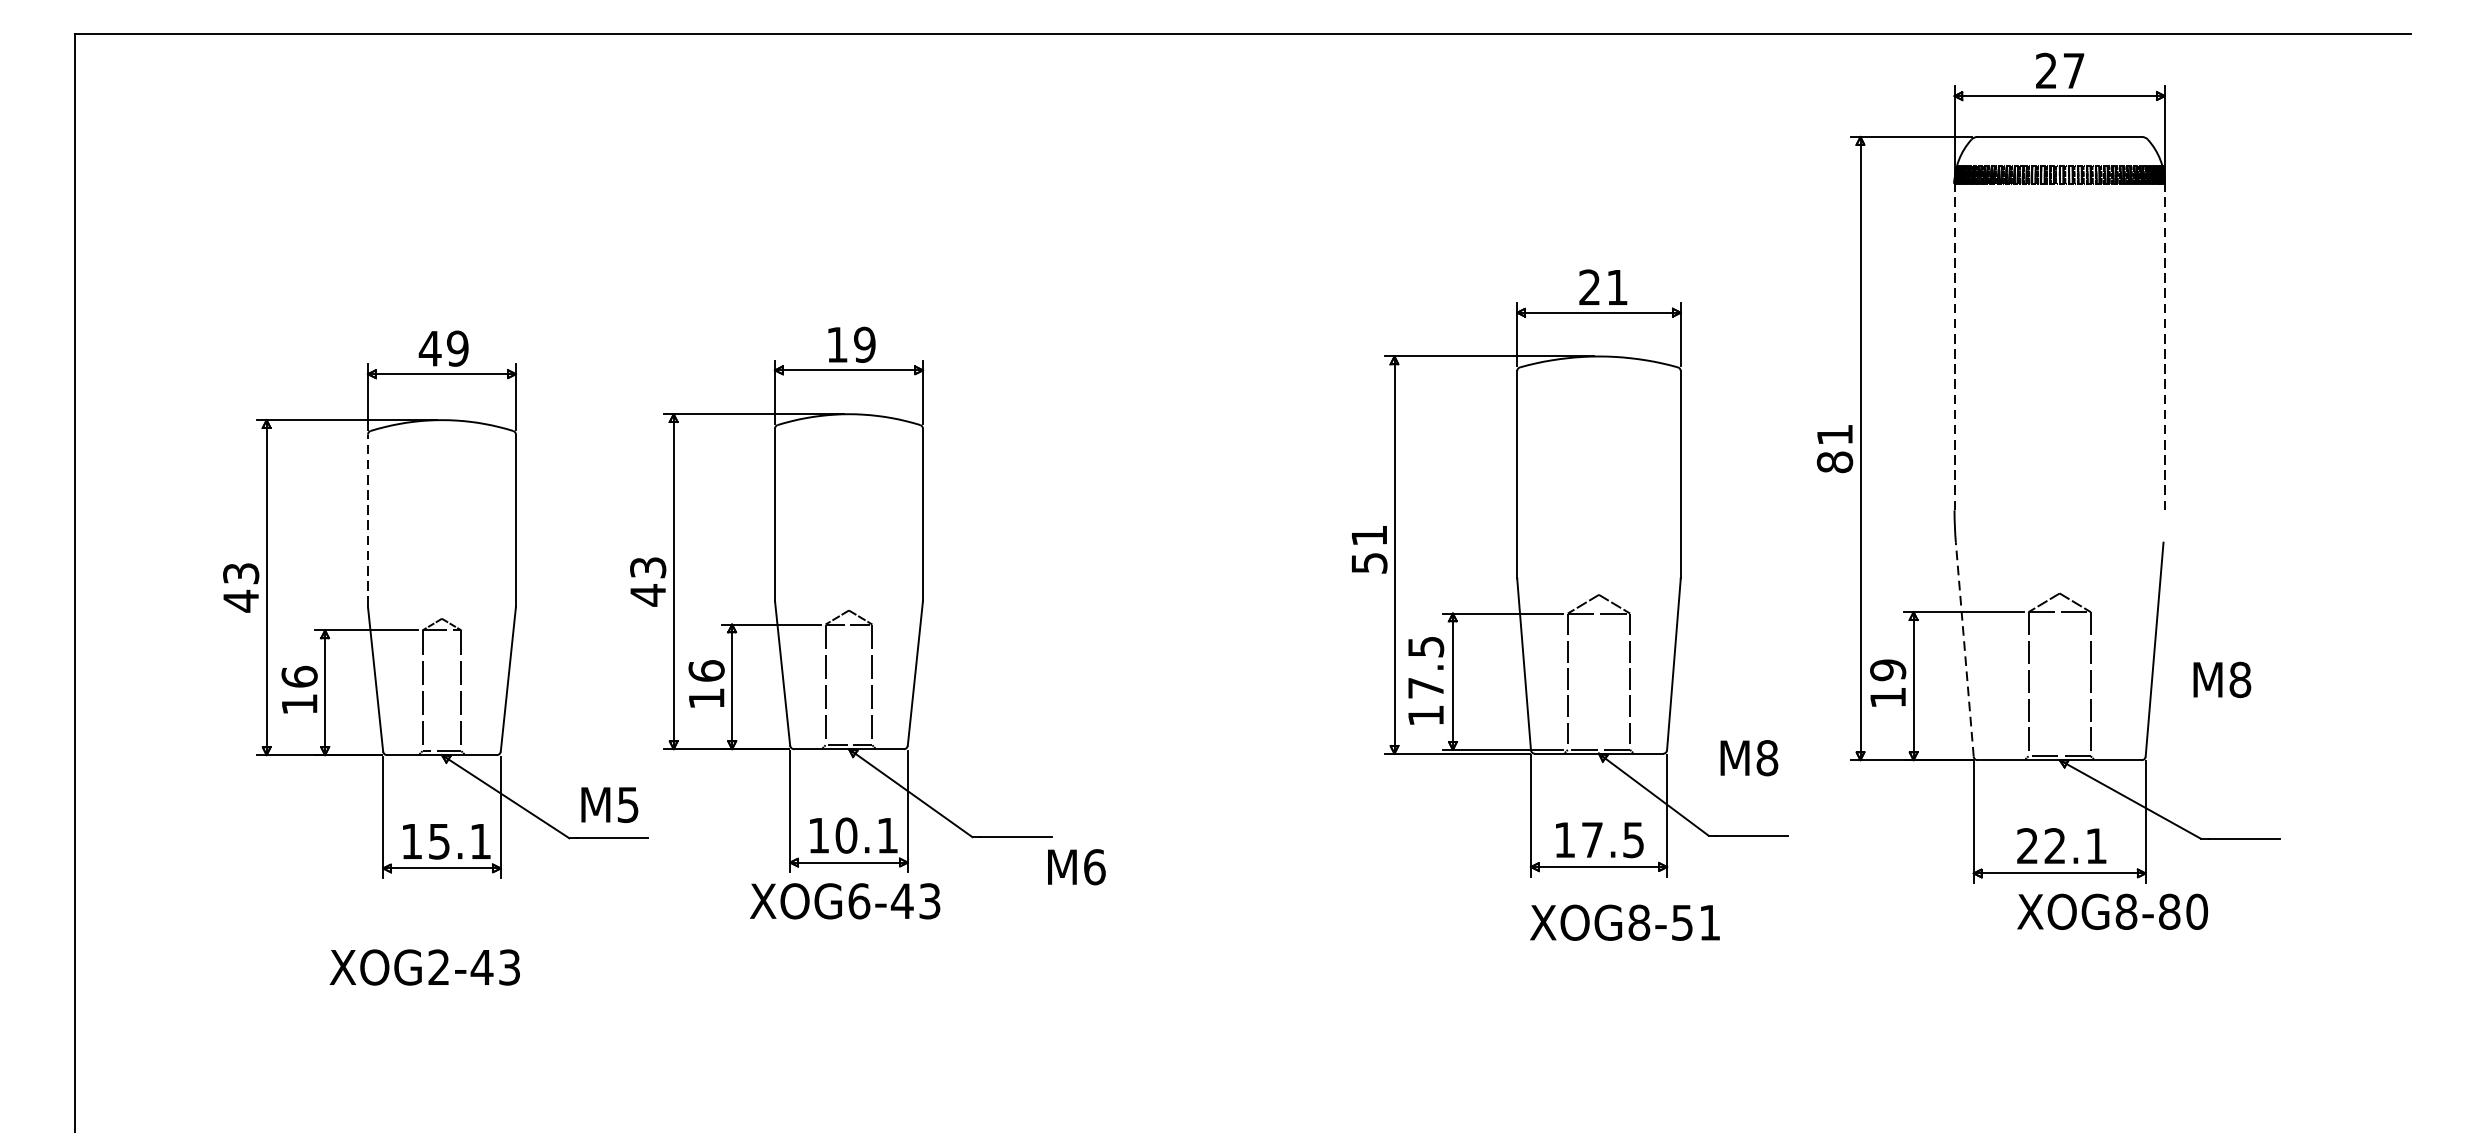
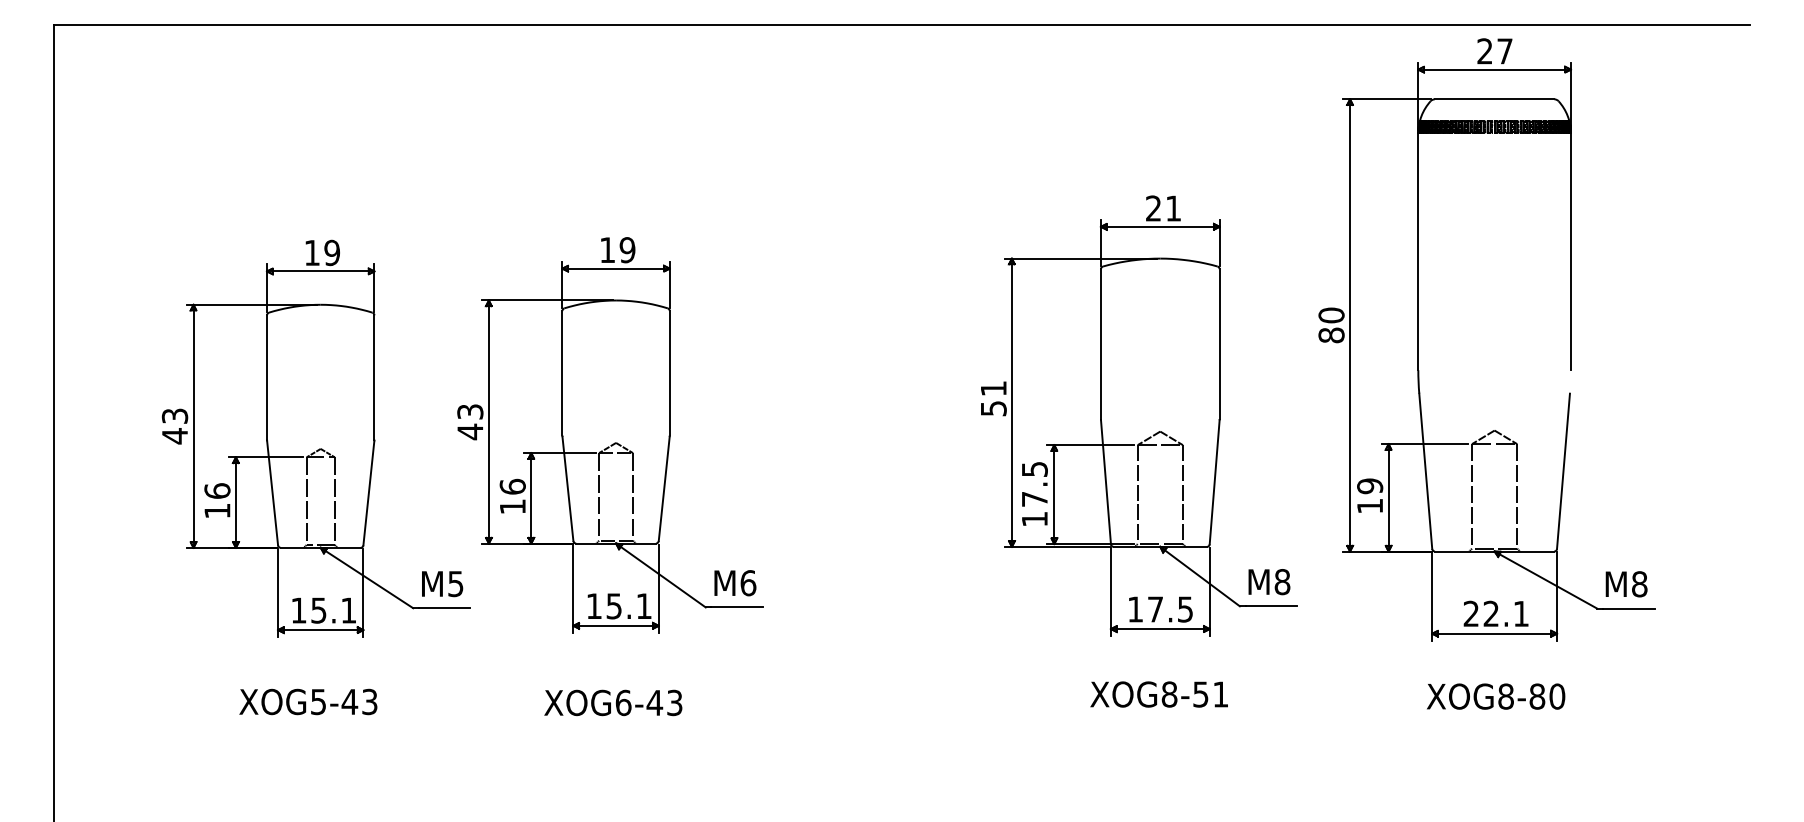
line: (1954, 346) -> (1418, 251), dashed -> solid
line: (2164, 346) -> (1570, 251), dashed -> solid
text: (430, 348) -> (312, 252), 49 -> 19
text: (1834, 434) -> (1331, 315), 81 -> 80
line: (368, 518) -> (267, 376), dashed -> solid
line: (1964, 649) -> (1425, 471), dashed -> solid
text: (2222, 680) -> (1626, 584), moved
text: (1749, 758) -> (1269, 582), moved
text: (846, 835) -> (614, 606), 10.1 -> 15.1
text: (1076, 867) -> (735, 583), moved
text: (845, 900) -> (613, 702), moved
text: (2113, 911) -> (1496, 696), moved
text: (1624, 922) -> (1158, 694), moved
text: (438, 966) -> (318, 701), XOG2-43 -> XOG5-43

